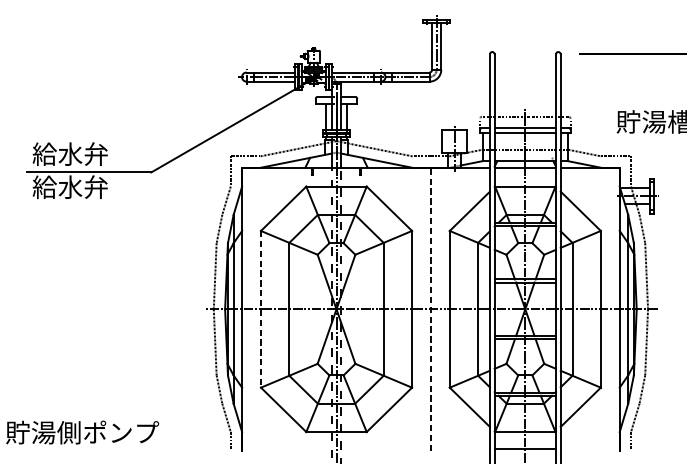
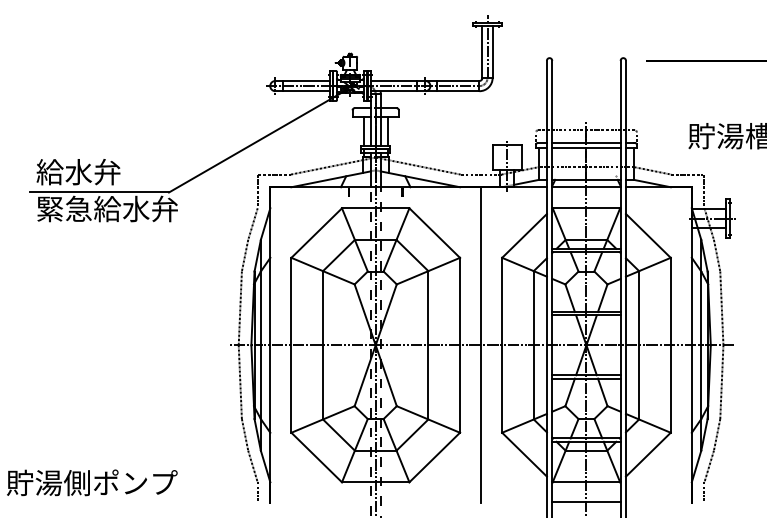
text: (95, 186) -> (106, 208), 給水弁 -> 緊急給水弁
line: (431, 308) -> (481, 344), dashed -> solid
line: (261, 309) -> (291, 345), dashed -> solid

